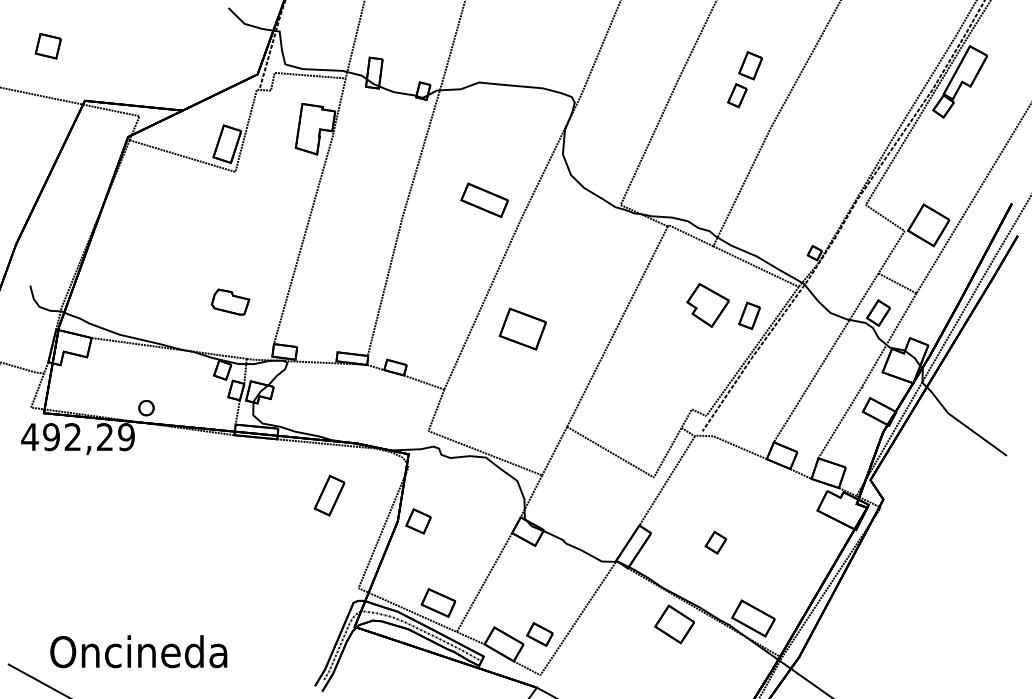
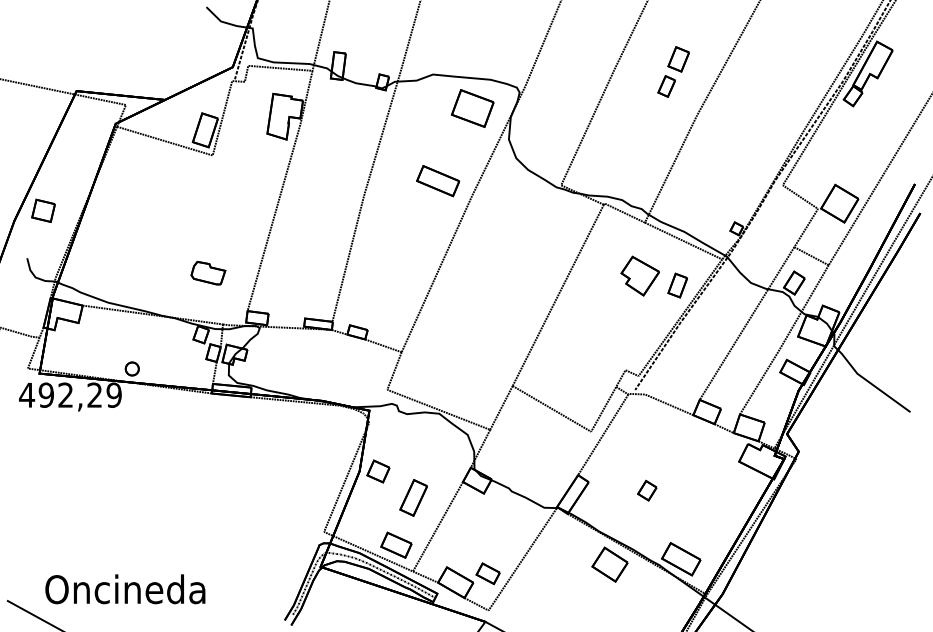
part: (47, 46) -> (42, 211), moved
part: (522, 328) -> (472, 107), moved
part: (329, 495) -> (413, 497), moved

